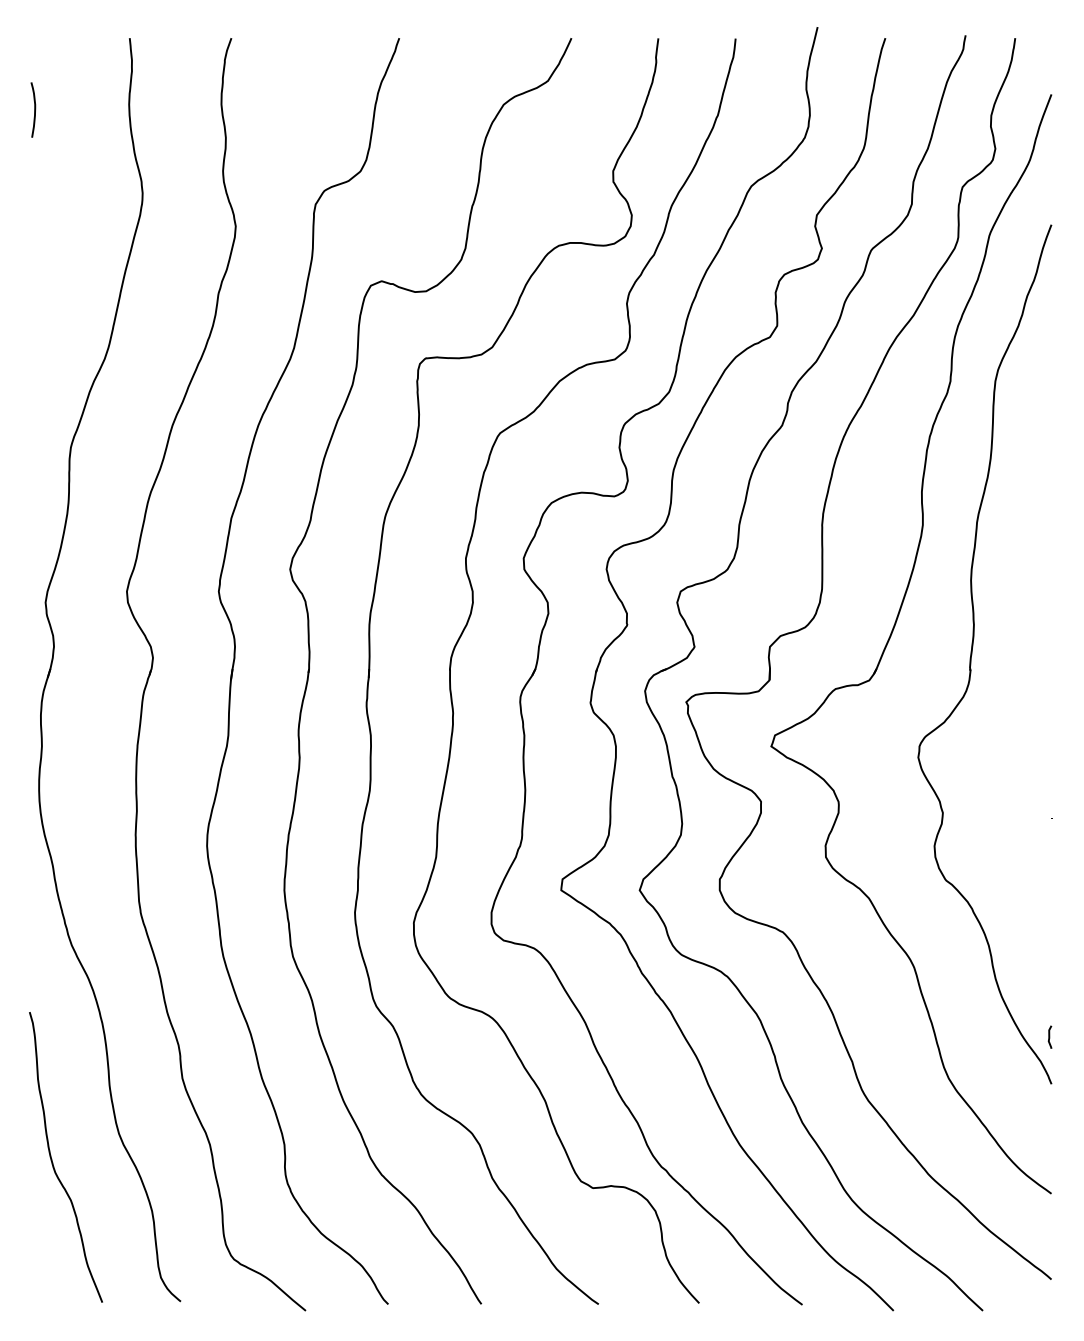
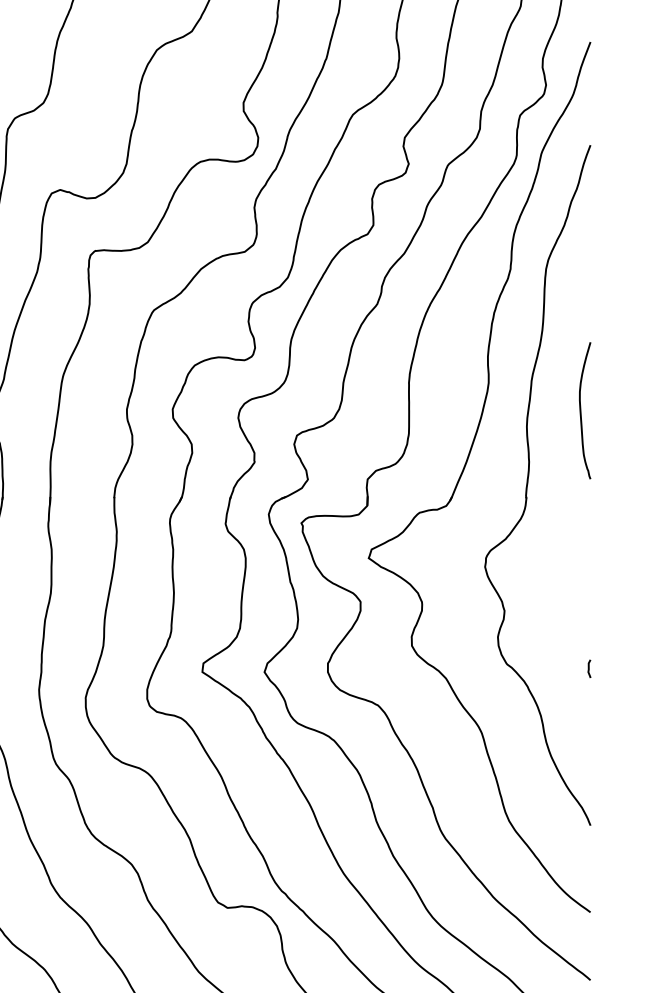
curve: (1039, 559) -> (581, 410), added
curve: (1049, 1036) -> (588, 668), moved

